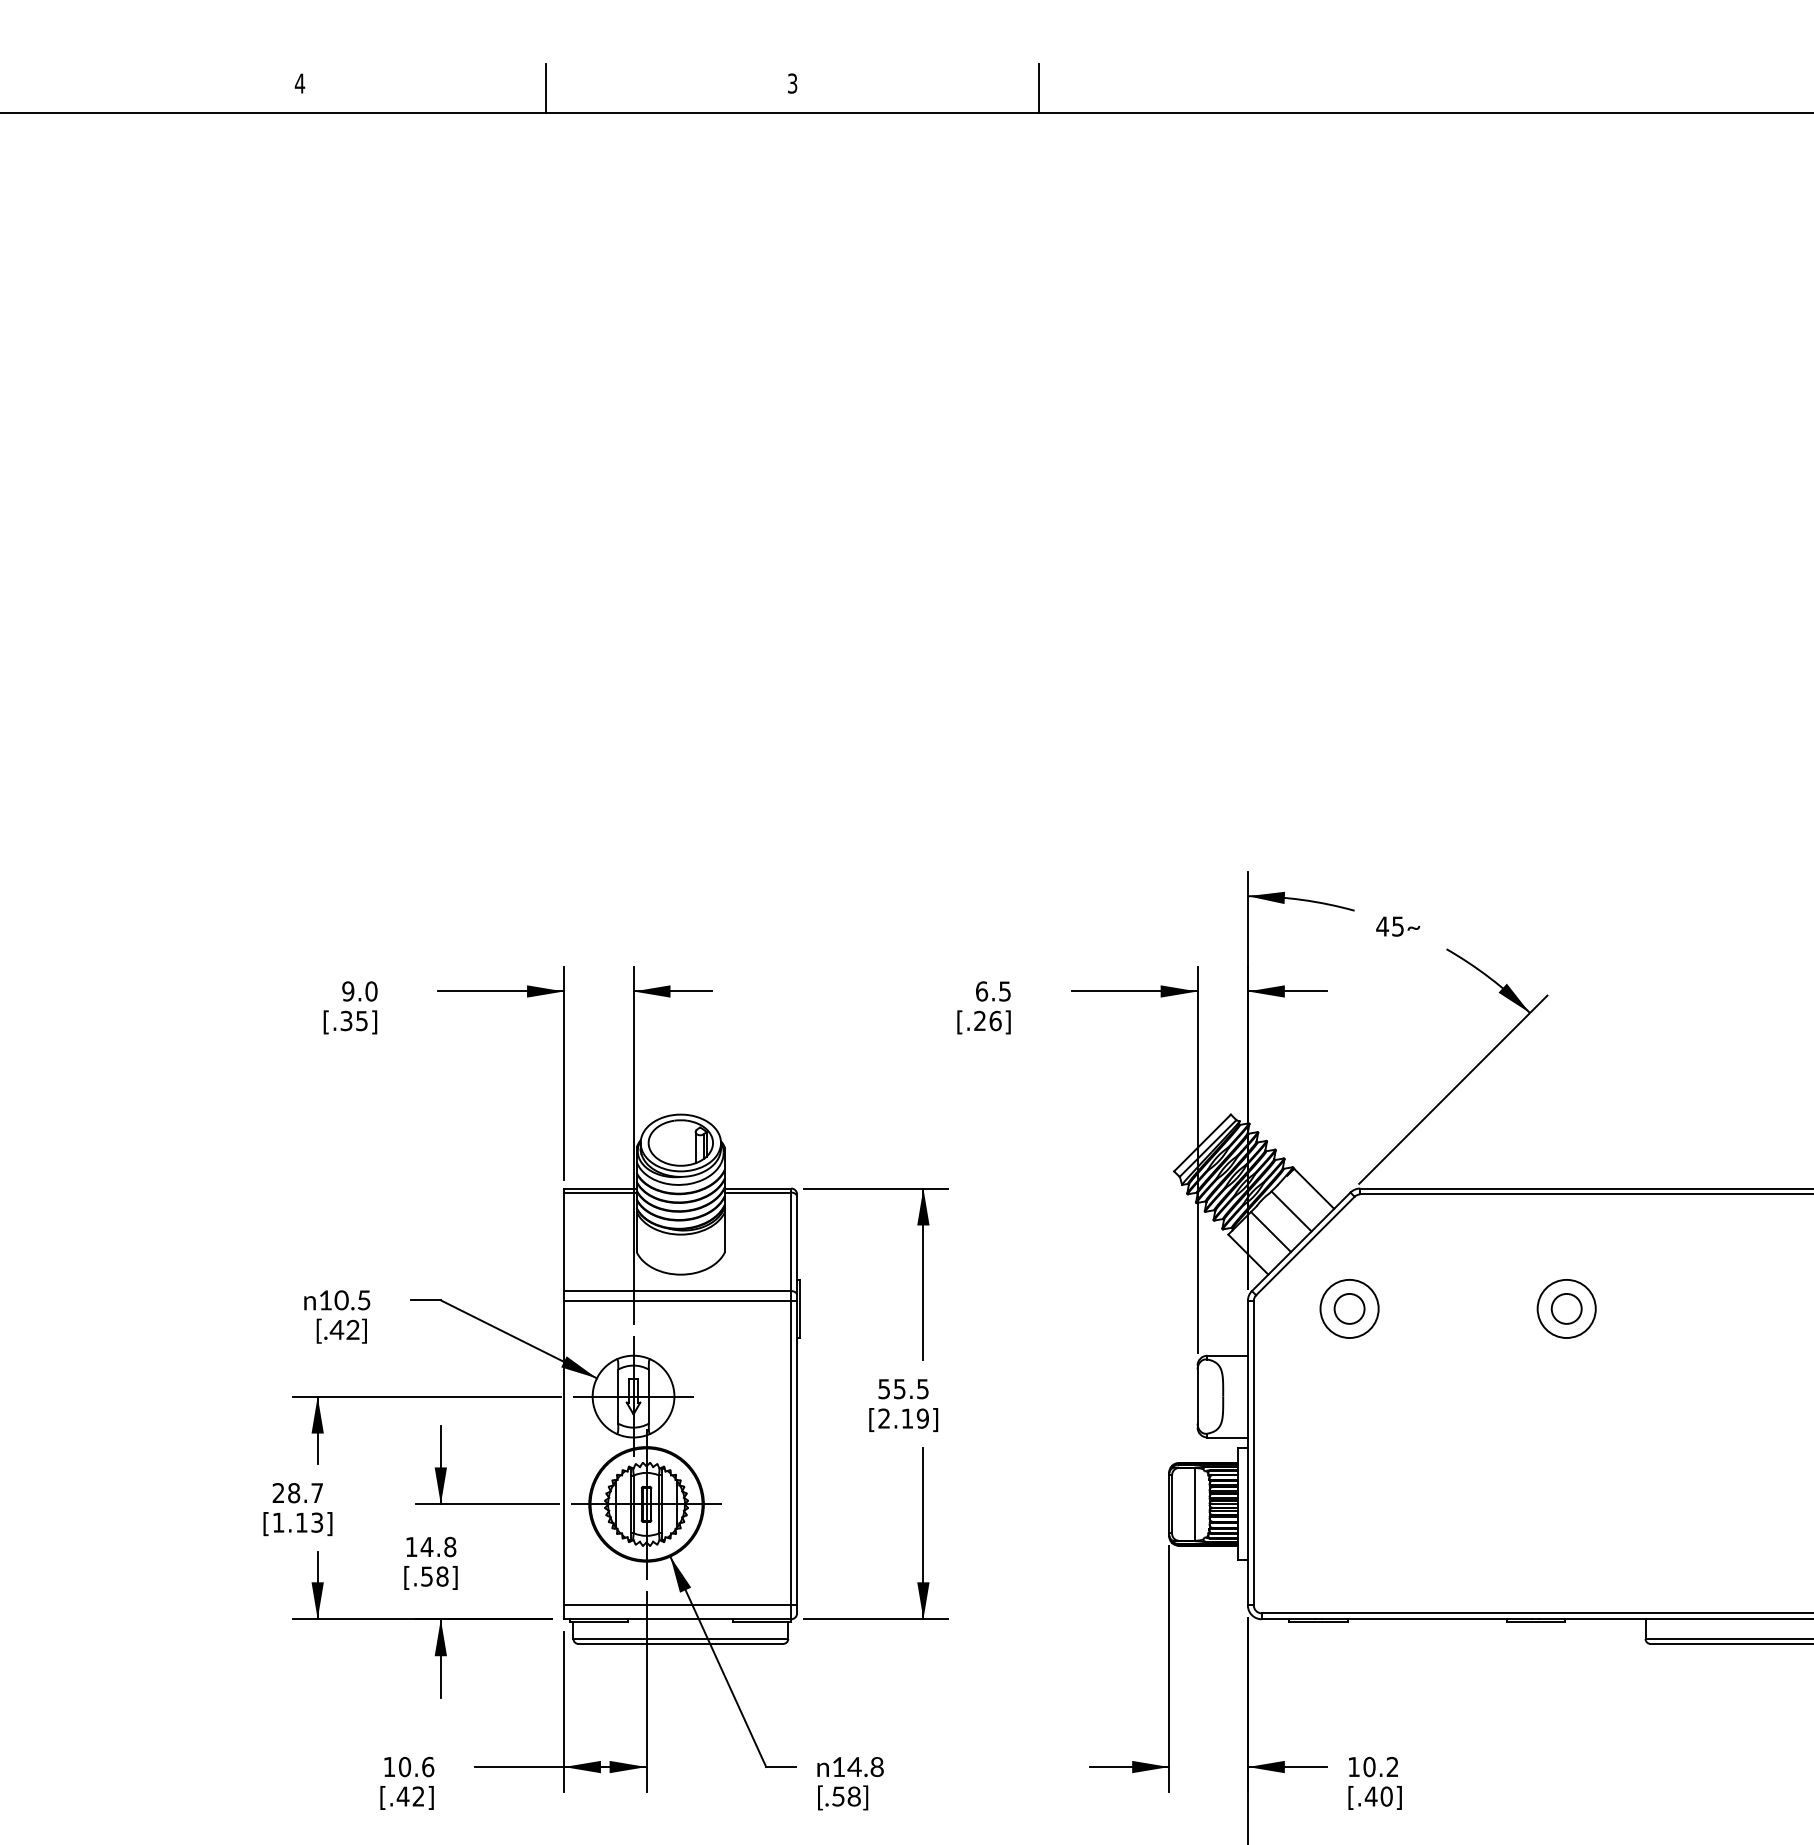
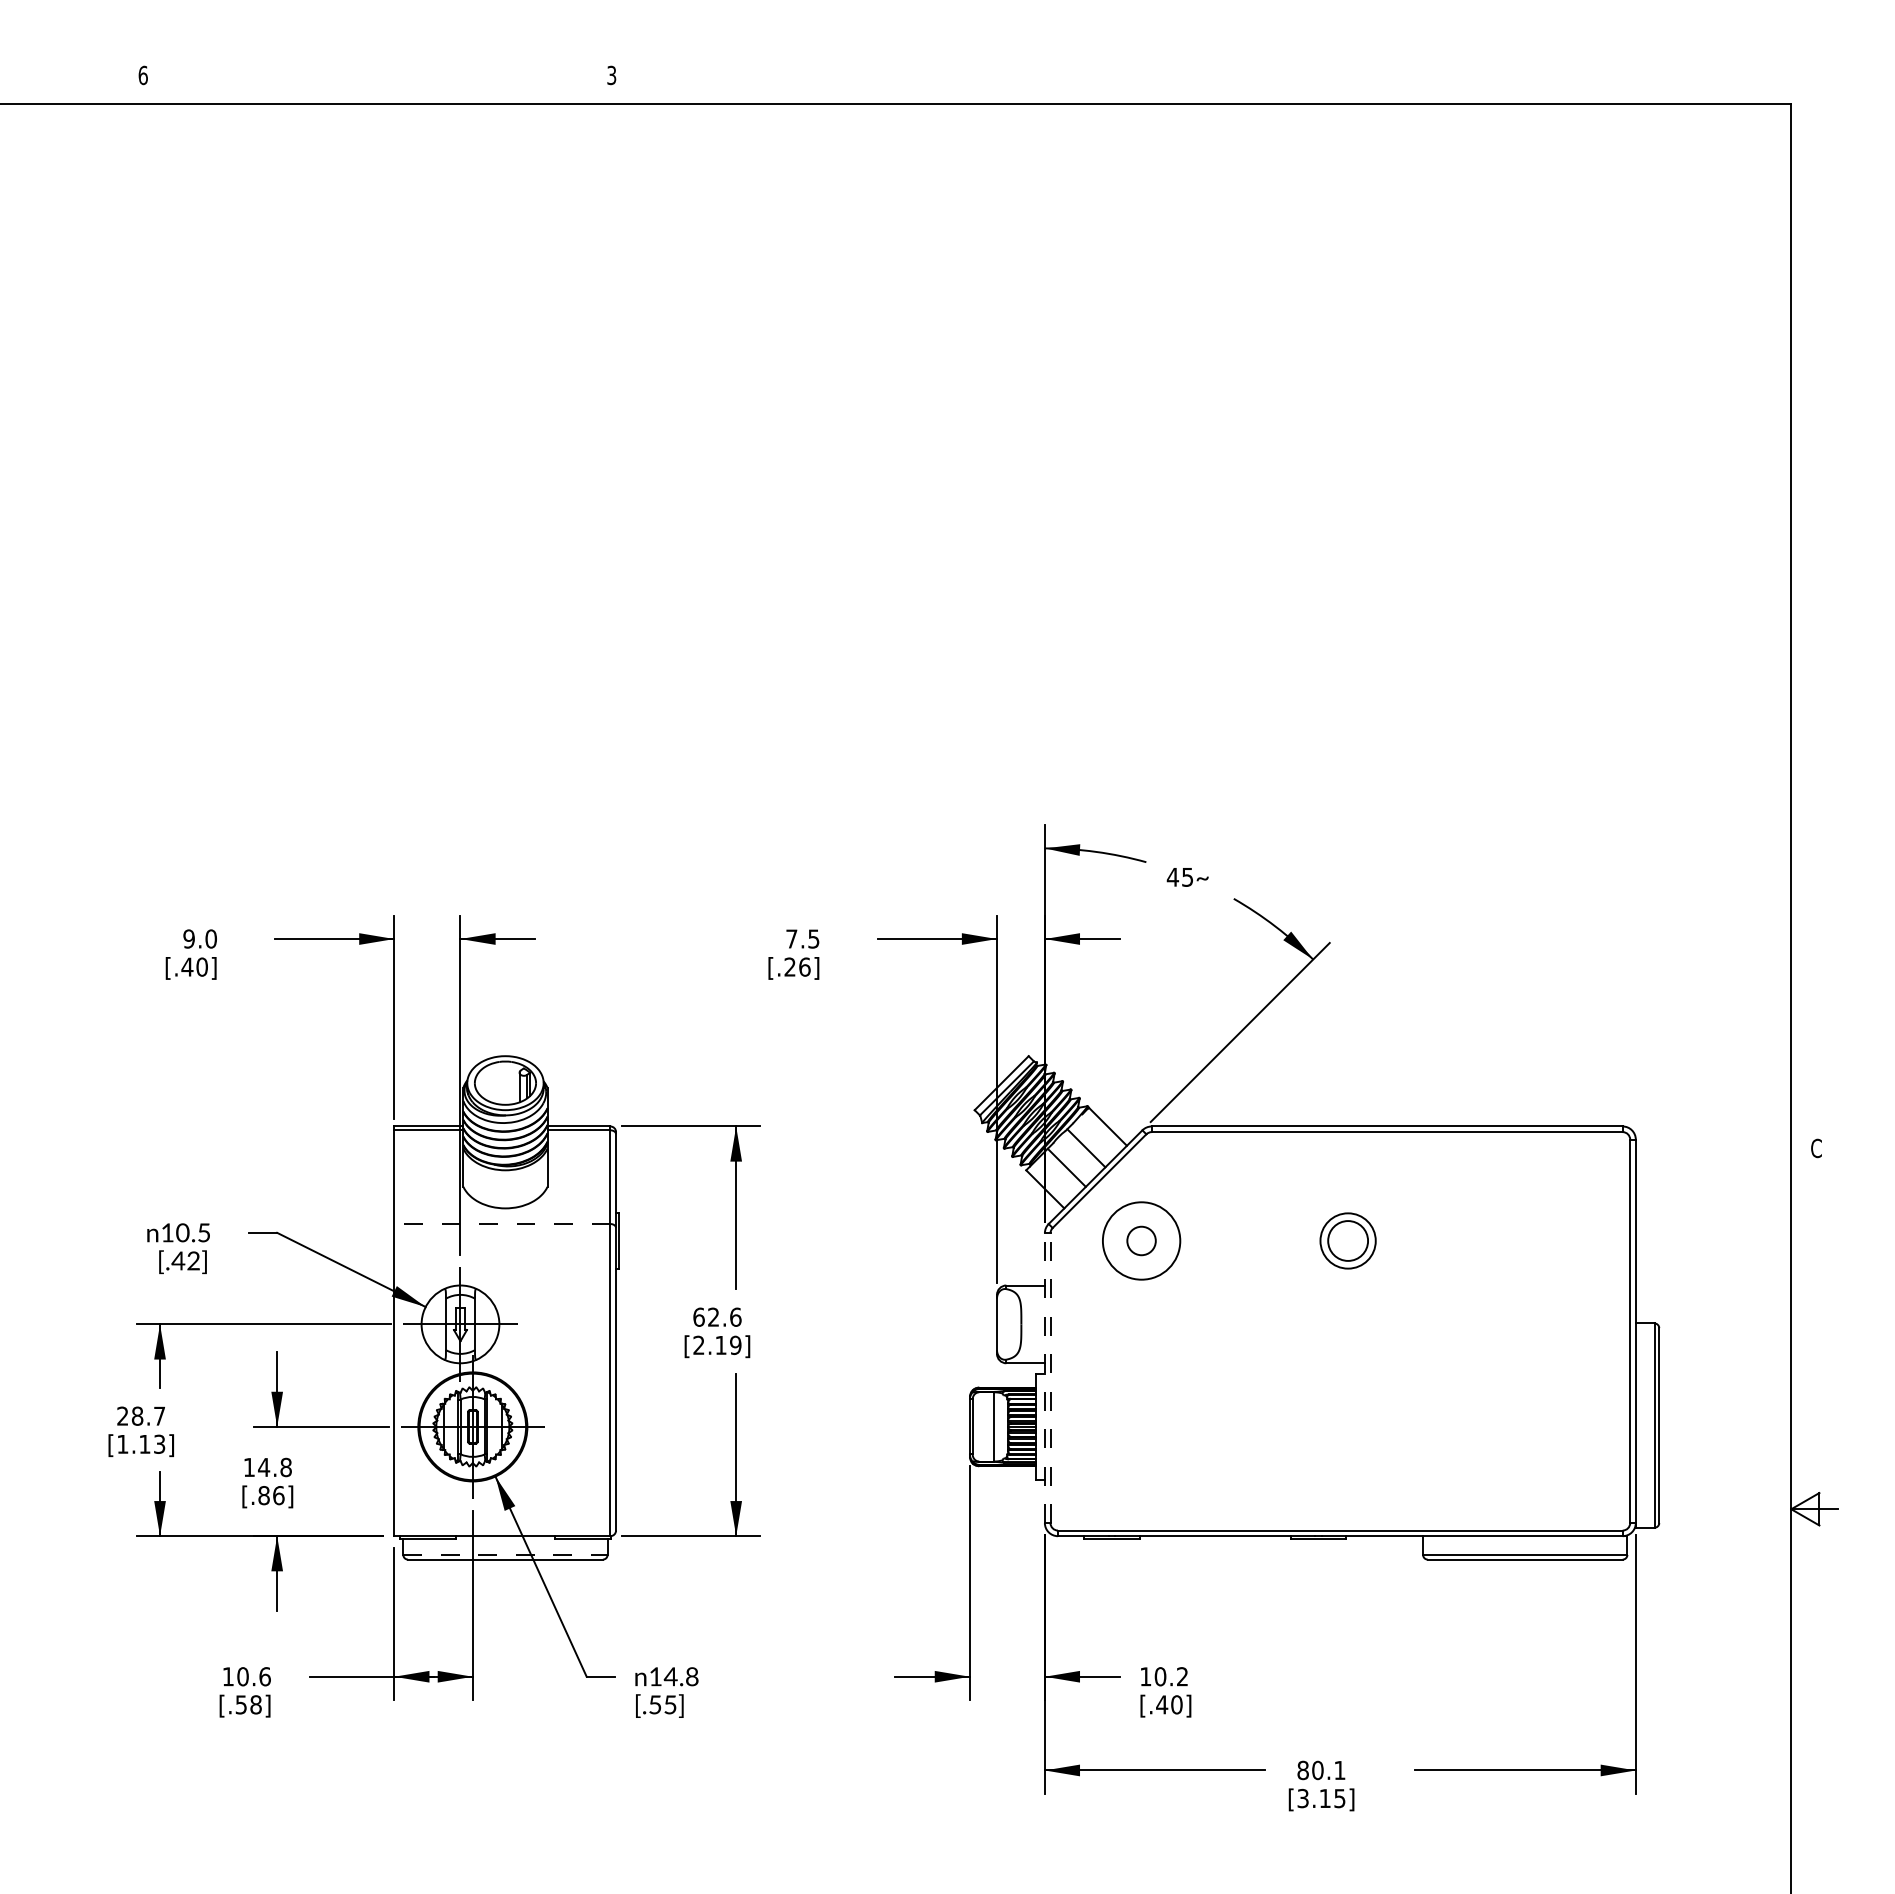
text: (300, 83) -> (143, 75), 4 -> 6
line: (546, 87) -> (377, 79), removed
line: (1039, 87) -> (846, 79), removed
text: (981, 990) -> (791, 938), 6.5 -> 7.5
text: (353, 1020) -> (194, 966), [.35] -> [.40]
line: (676, 1291) -> (501, 1224), solid -> dashed
line: (680, 1301) -> (505, 1233), removed
circle: (1349, 1308) -> (1141, 1240), size x1.4
circle: (1566, 1308) -> (1347, 1240), size x1.4
text: (903, 1388) -> (717, 1316), 55.5 -> 62.6
line: (1247, 1453) -> (1044, 1378), solid -> dashed
line: (1253, 1453) -> (1050, 1378), solid -> dashed
text: (434, 1576) -> (271, 1495), [.58] -> [.86]
line: (680, 1605) -> (505, 1523), removed
line: (680, 1638) -> (505, 1554), solid -> dashed
text: (410, 1796) -> (248, 1704), [.42] -> [.58]
text: (854, 1796) -> (670, 1704), [.58] -> [.55]

